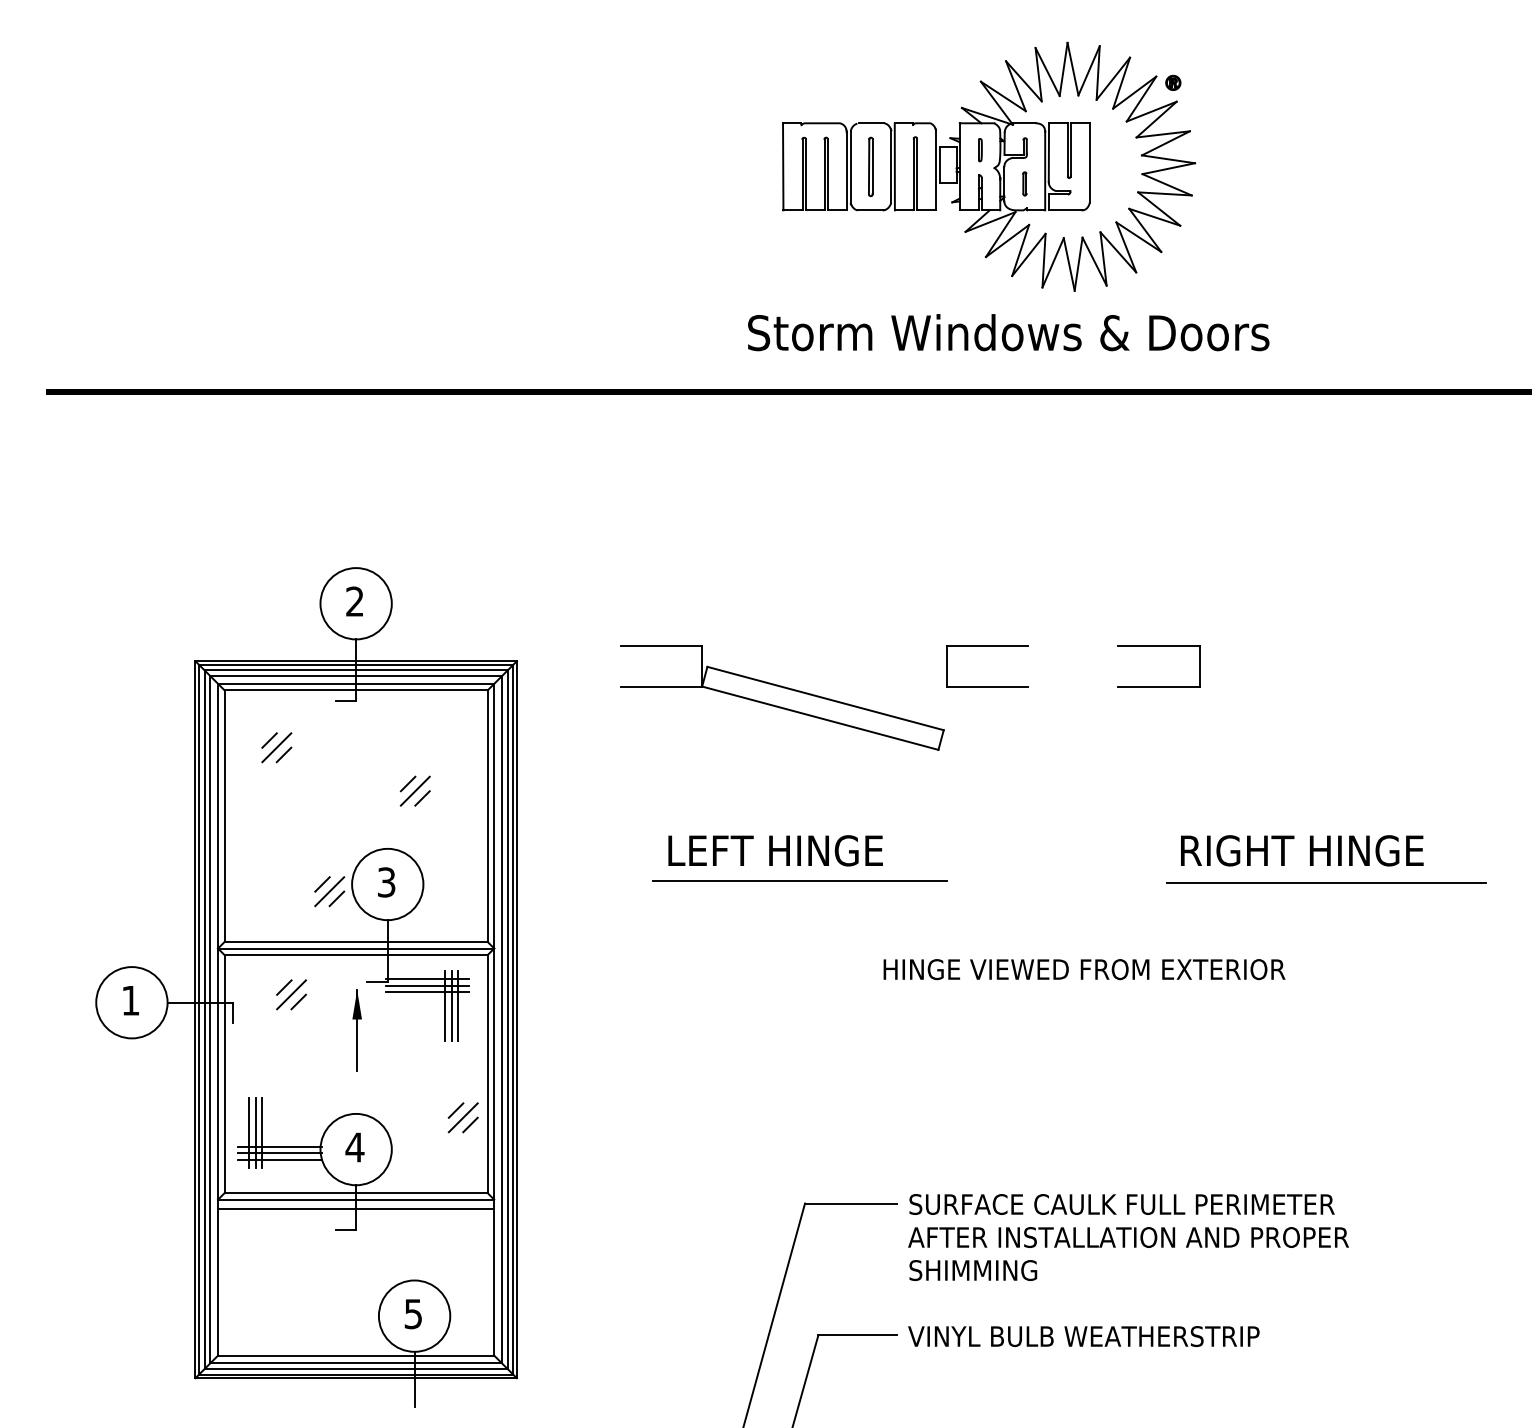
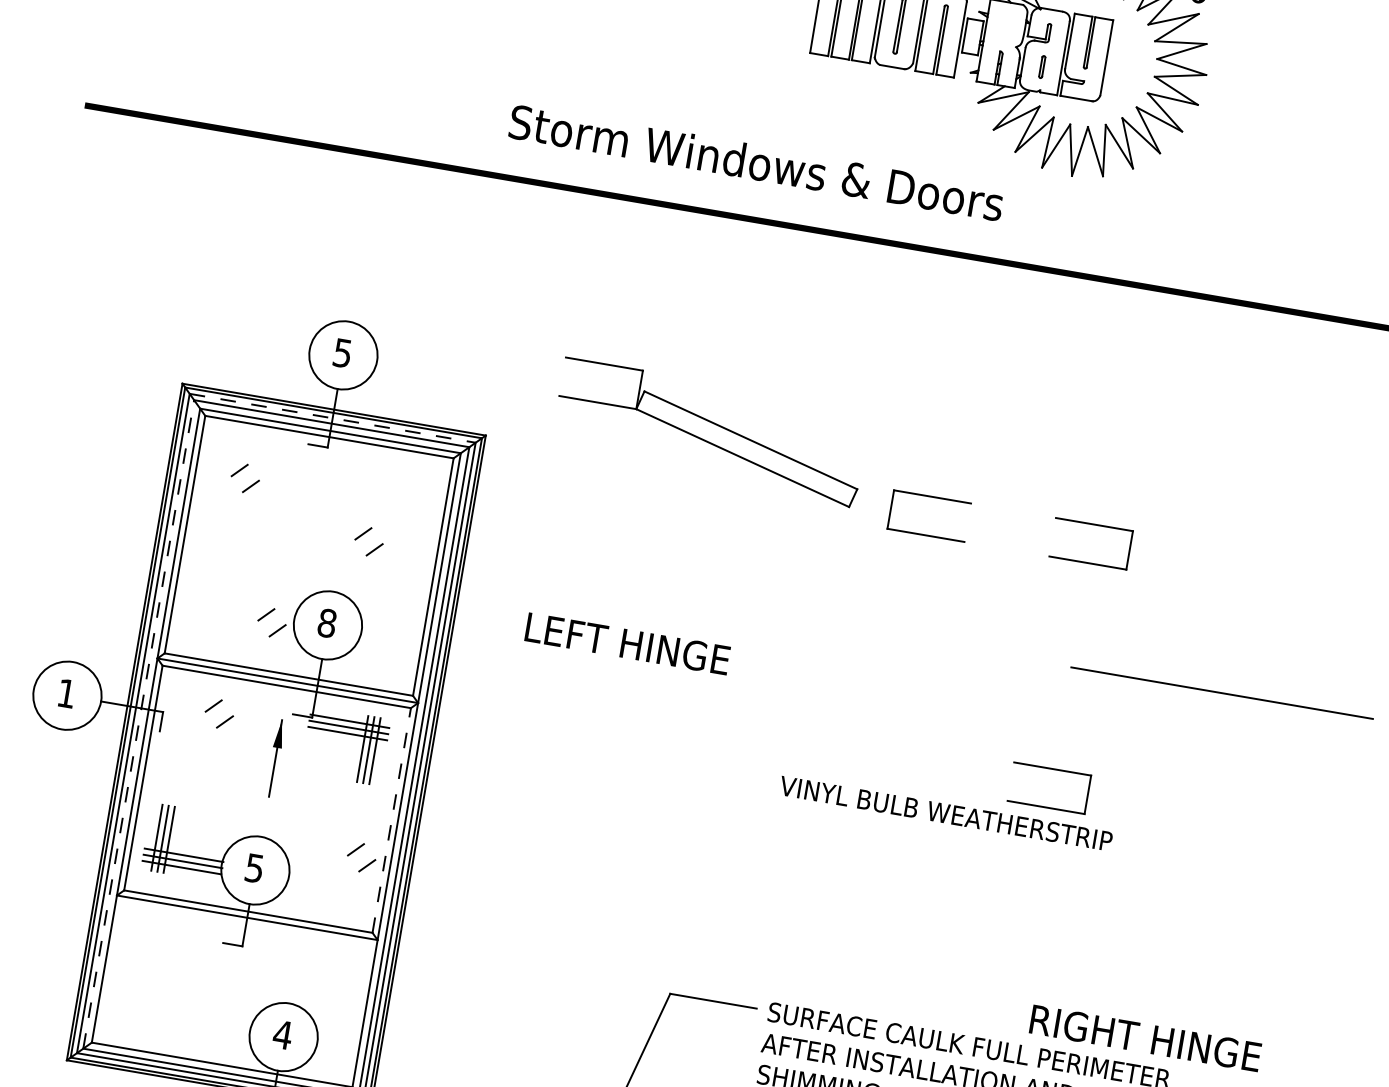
line: (979, 150) -> (1004, 28), removed
text: (1008, 332) -> (756, 162), moved
text: (354, 601) -> (342, 352), 2 -> 5
line: (356, 670) -> (332, 418), solid -> dashed
part: (782, 697) -> (710, 432), moved
line: (276, 747) -> (245, 478), removed
line: (414, 790) -> (368, 541), removed
text: (775, 850) -> (627, 643), moved
text: (1302, 850) -> (1145, 1038), moved
line: (799, 881) -> (717, 689), removed
text: (386, 882) -> (327, 623), 3 -> 8
line: (1326, 882) -> (1222, 692), moved
line: (329, 891) -> (271, 622), removed
part: (1158, 905) -> (1051, 769), added
text: (1083, 969) -> (970, 817), HINGE VIEWED FROM EXTERIOR -> VINYL BULB WEATHERSTRIP
line: (291, 994) -> (219, 713), removed
line: (210, 1019) -> (138, 724), solid -> dashed
line: (487, 1073) -> (391, 819), solid -> dashed
line: (462, 1117) -> (360, 857), removed
text: (354, 1147) -> (254, 868), 4 -> 5
line: (356, 1208) -> (246, 926), removed
text: (412, 1314) -> (281, 1035), 5 -> 4

